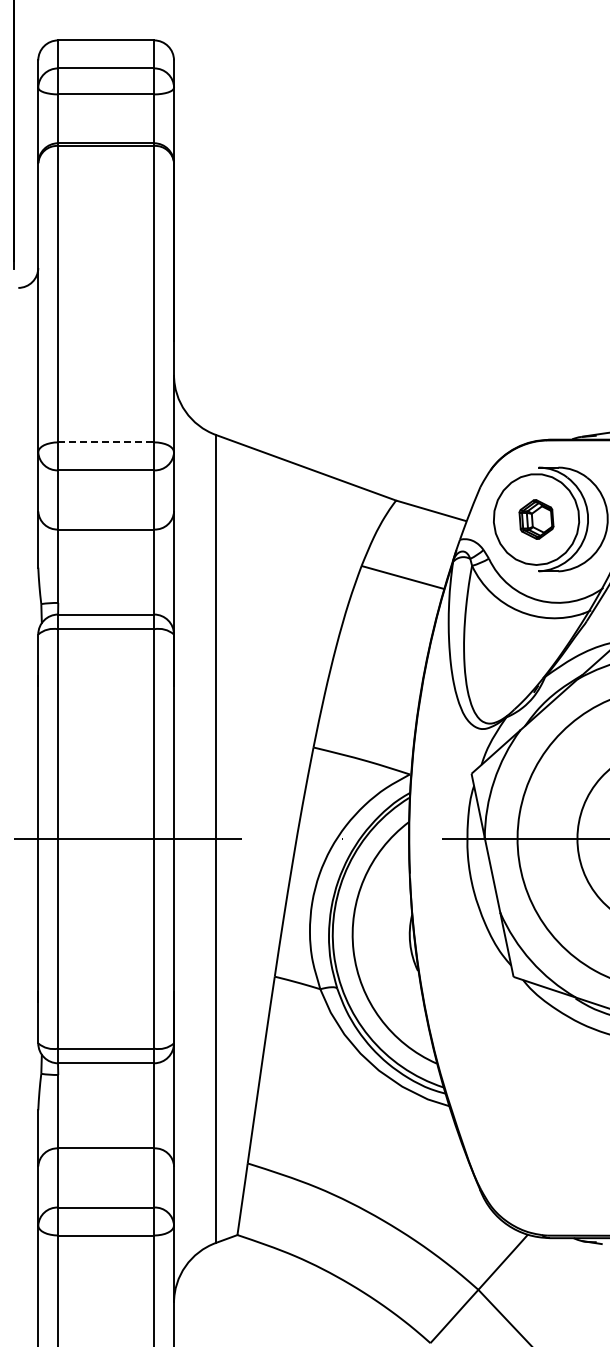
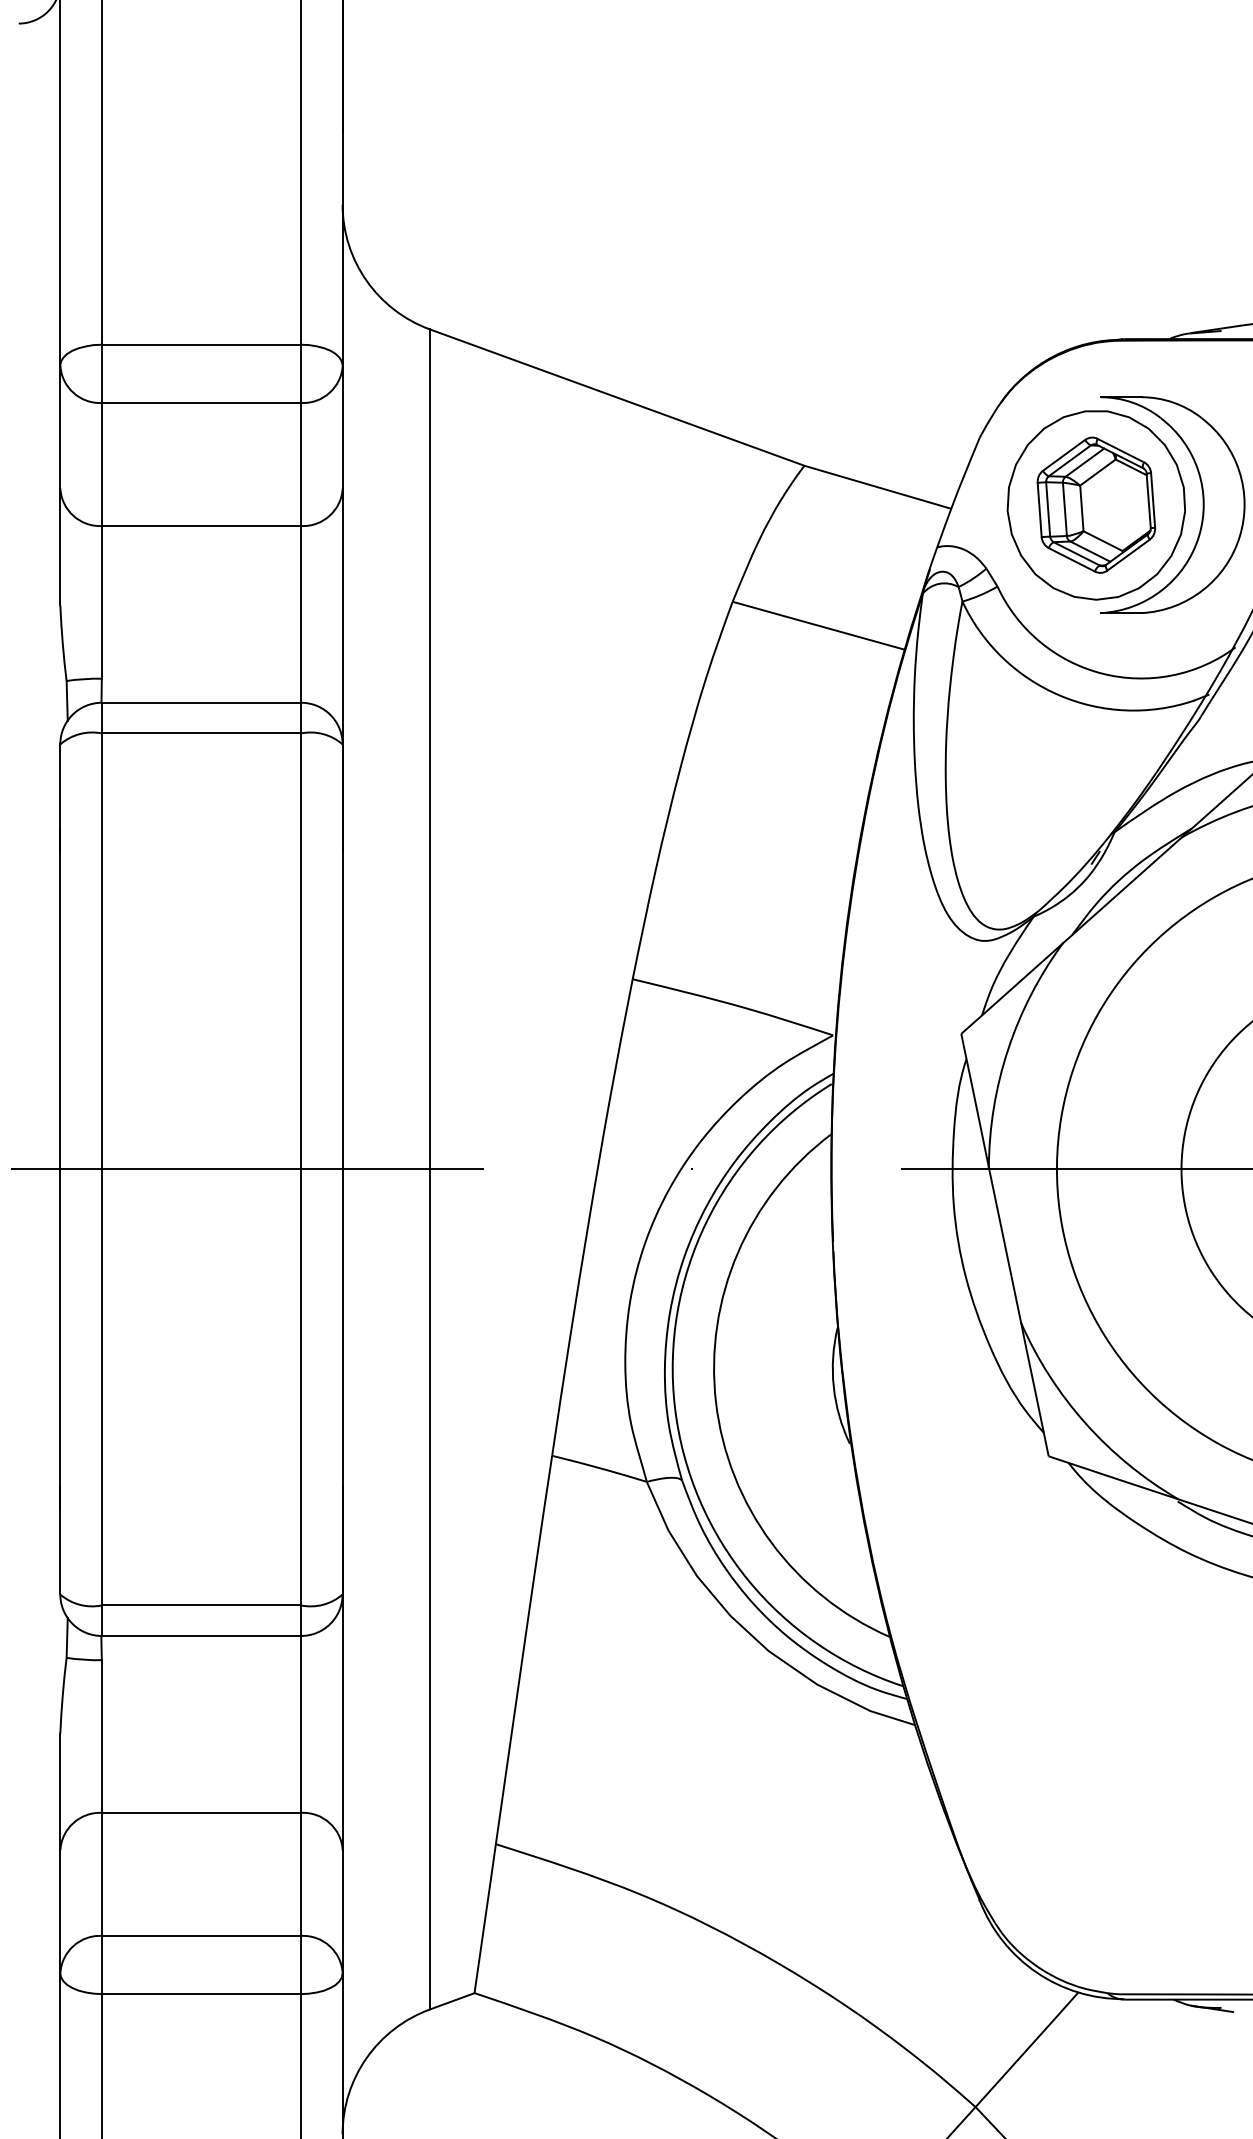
line: (106, 442) -> (202, 345), dashed -> solid
part: (536, 519) -> (1096, 505), size x1.67

